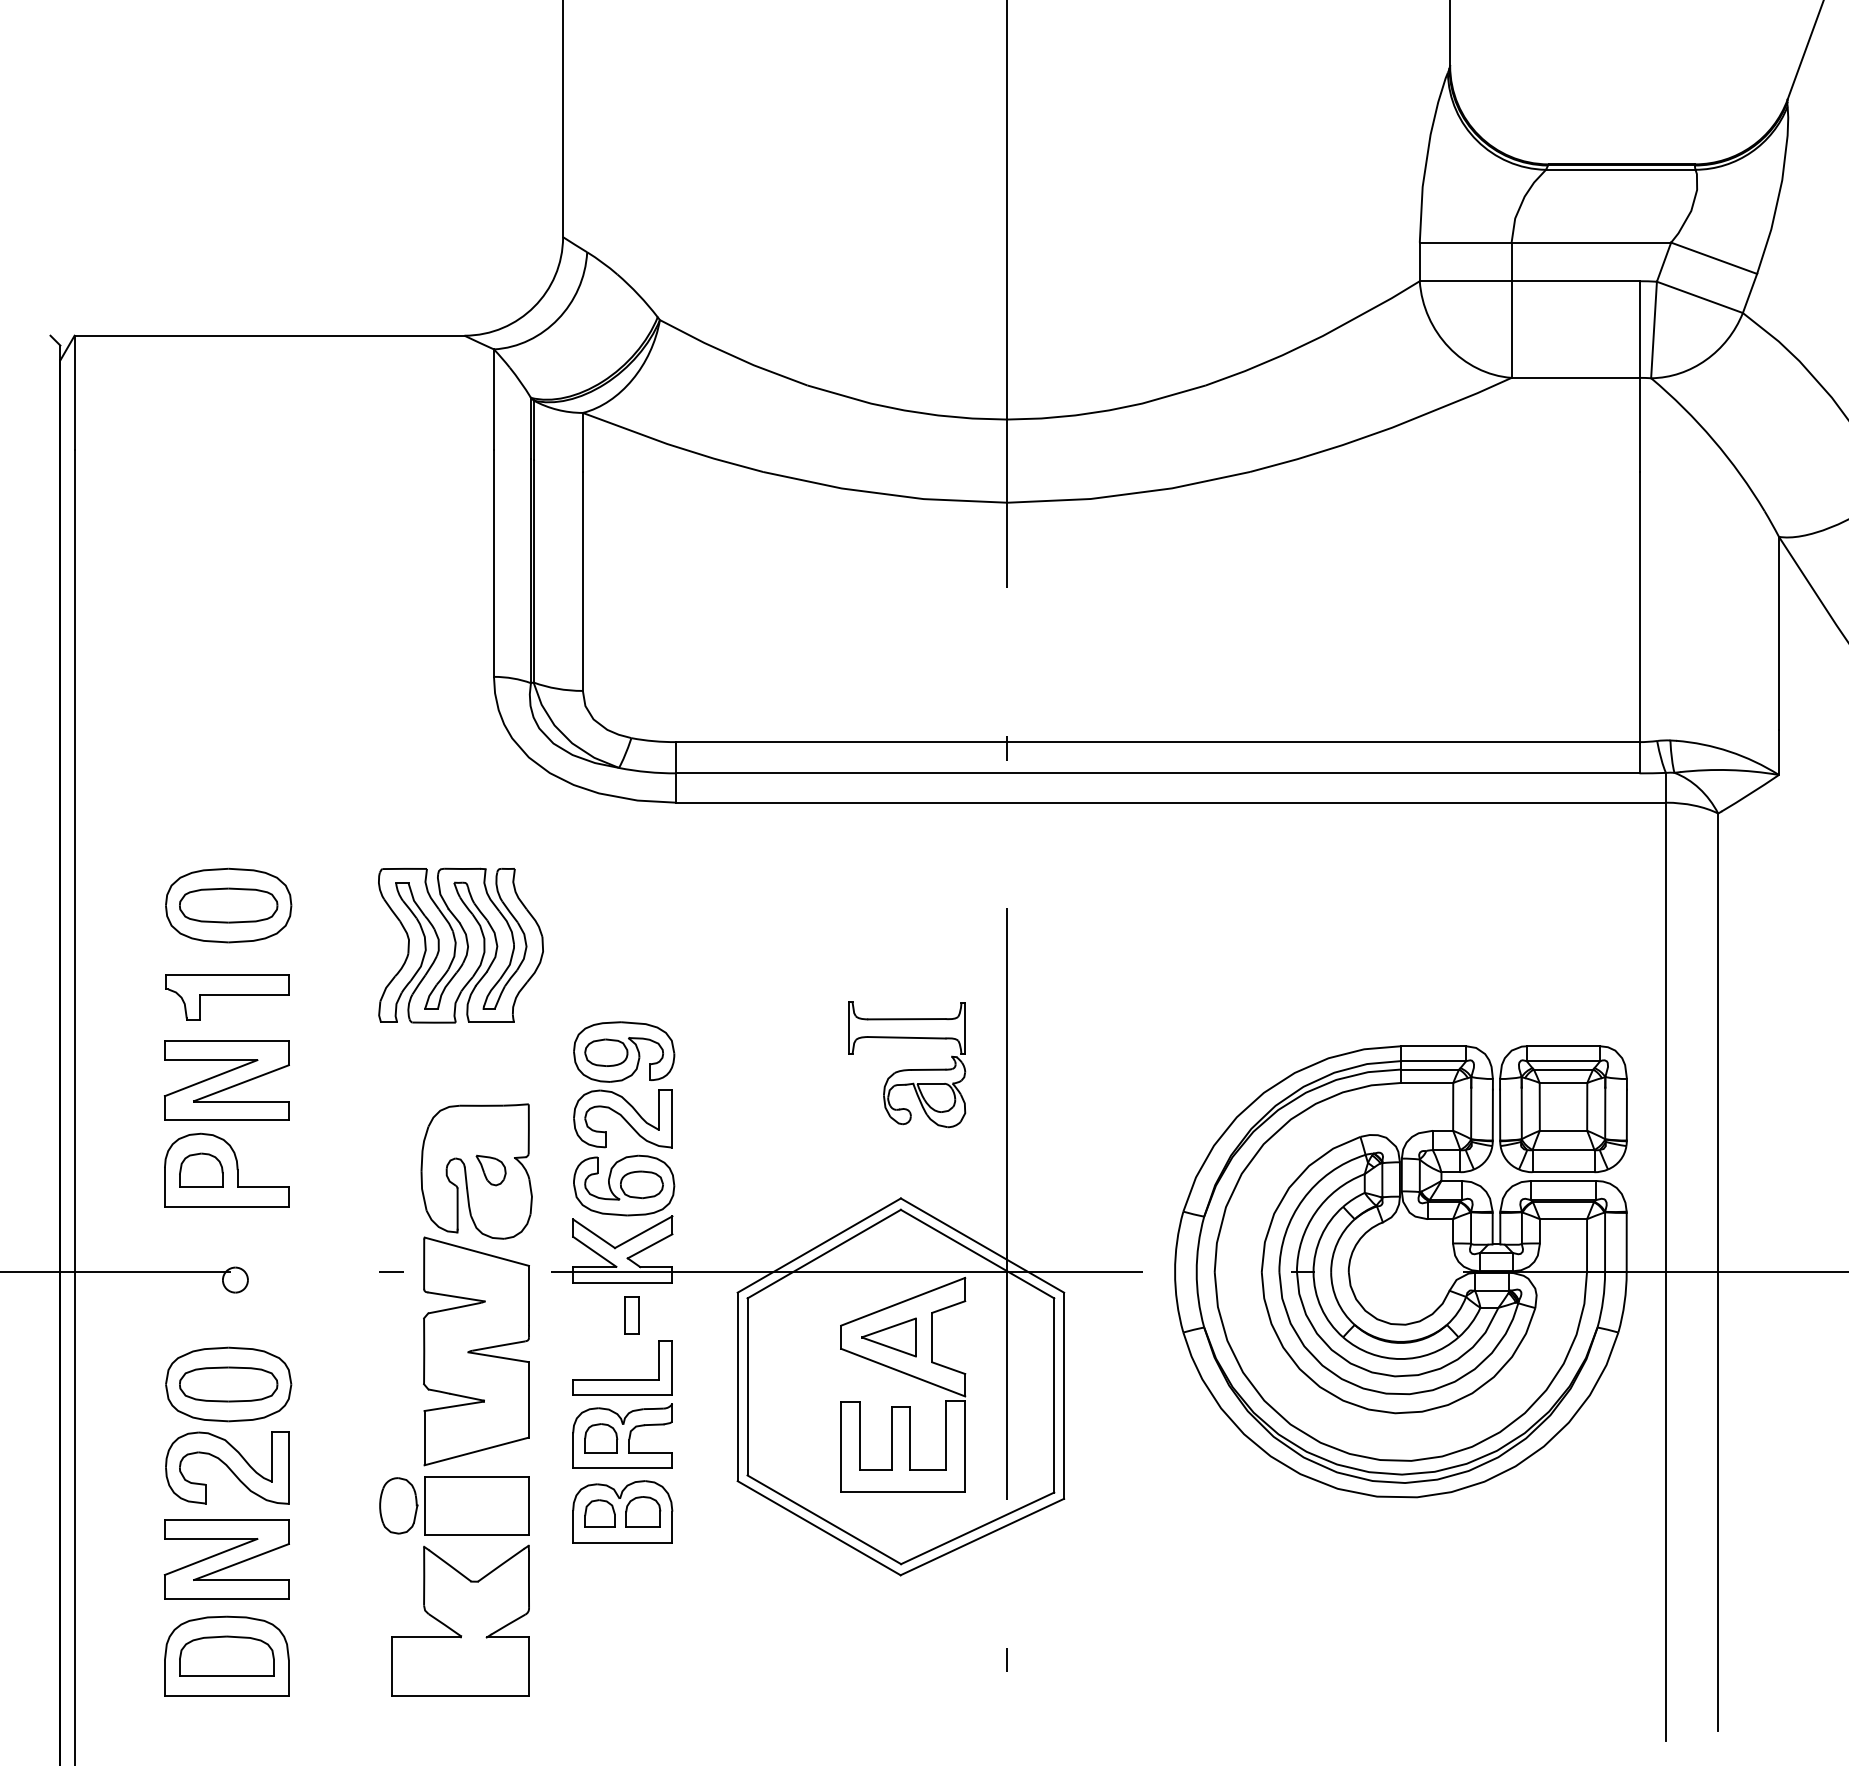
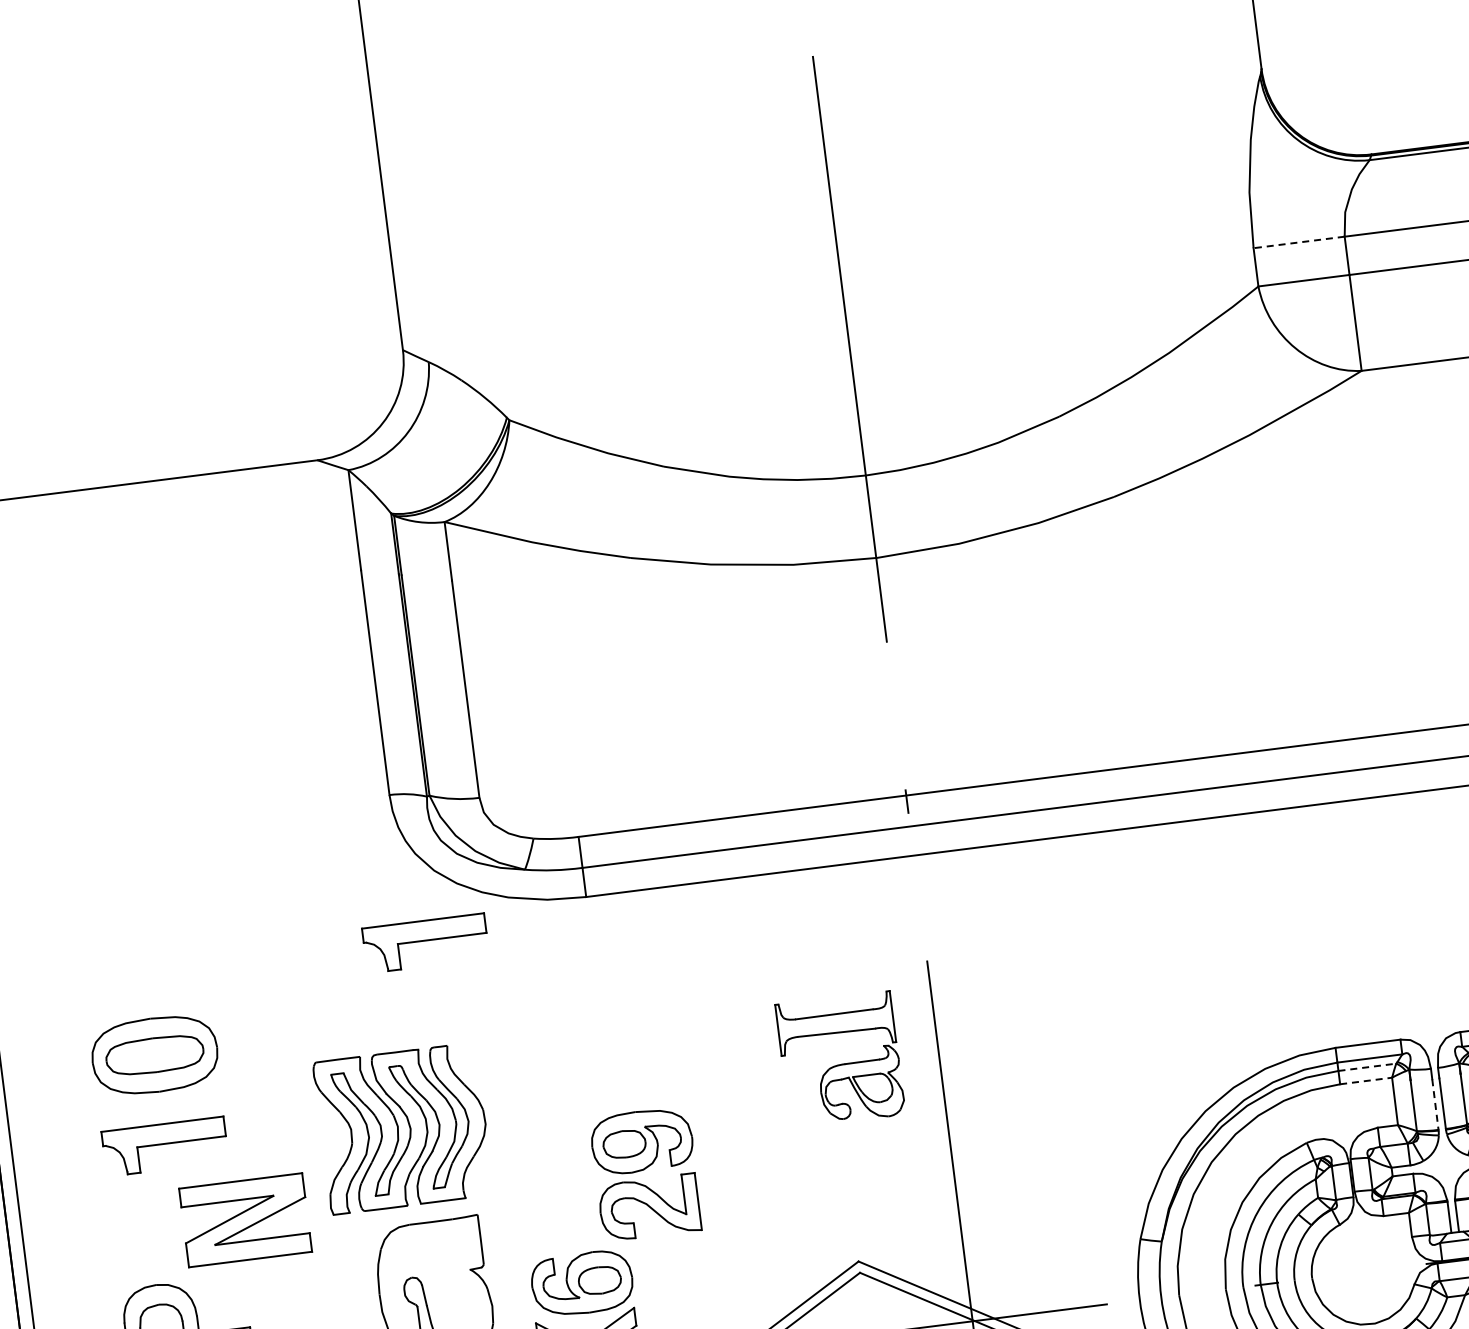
line: (1465, 242) -> (1298, 242), solid -> dashed
part: (511, 828) -> (425, 943), added
part: (460, 945) -> (402, 1128), moved
part: (907, 1064) -> (840, 1059), moved
line: (1430, 1069) -> (1367, 1067), solid -> dashed
part: (226, 1080) -> (245, 1220), moved
line: (1427, 1082) -> (1366, 1080), solid -> dashed
part: (624, 1084) -> (646, 1173), moved
line: (1492, 1115) -> (1435, 1105), solid -> dashed
part: (490, 1170) -> (447, 1285), removed

